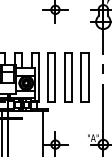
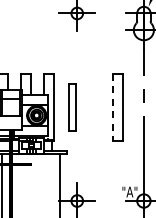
part: (51, 77) -> (71, 107), size x0.7
part: (67, 77) -> (94, 107), removed
line: (81, 78) -> (113, 108), solid -> dashed

